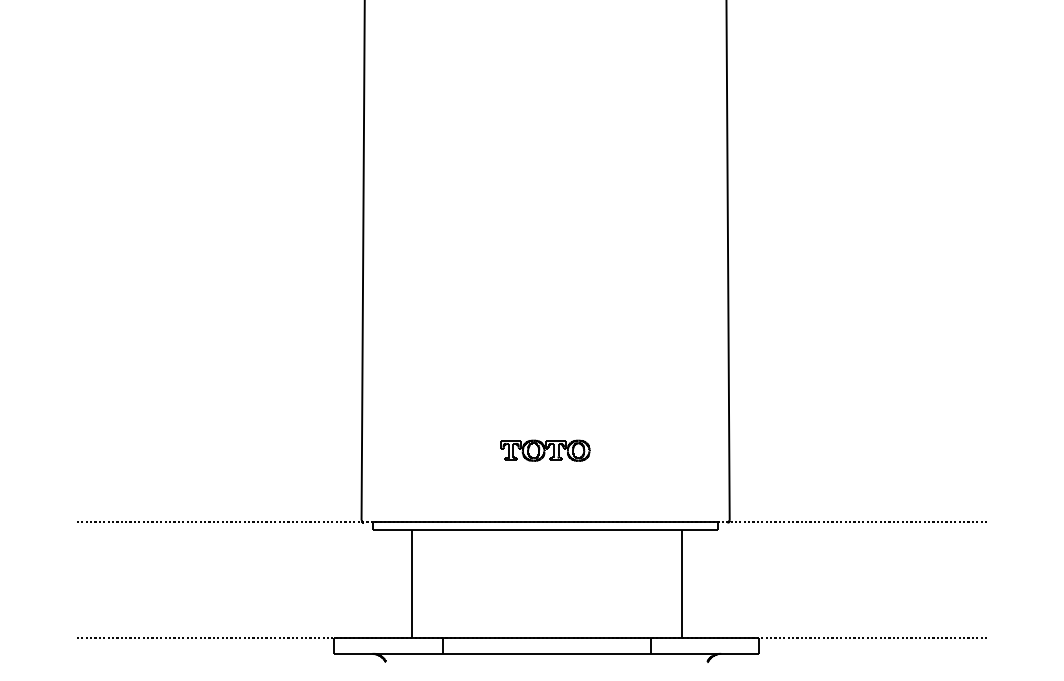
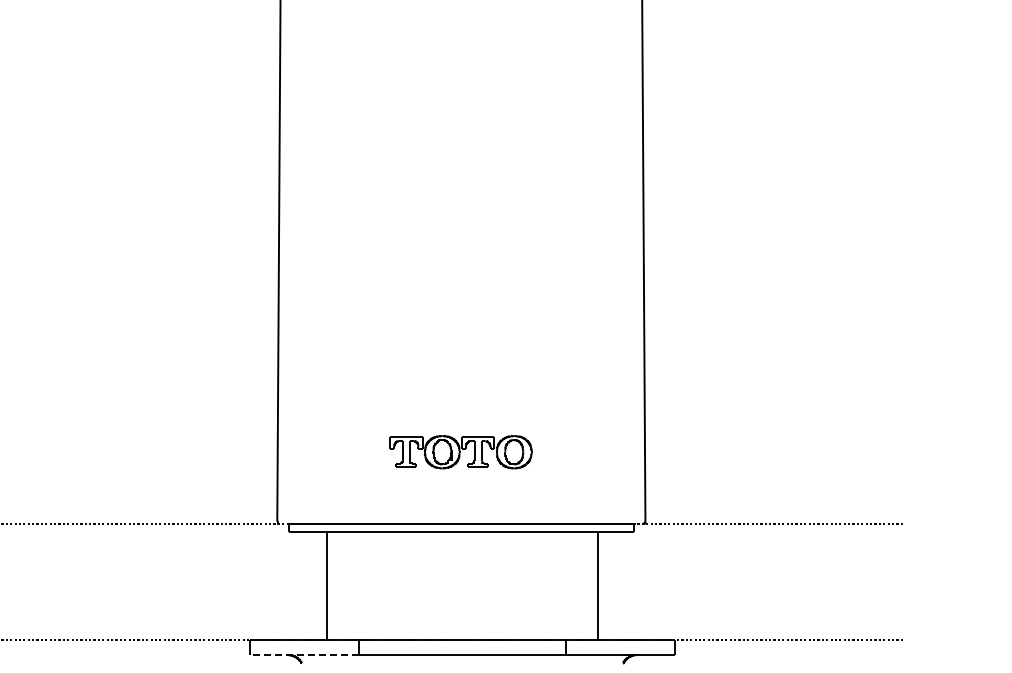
part: (545, 450) -> (461, 451), size x1.6
line: (388, 653) -> (304, 654), solid -> dashed

